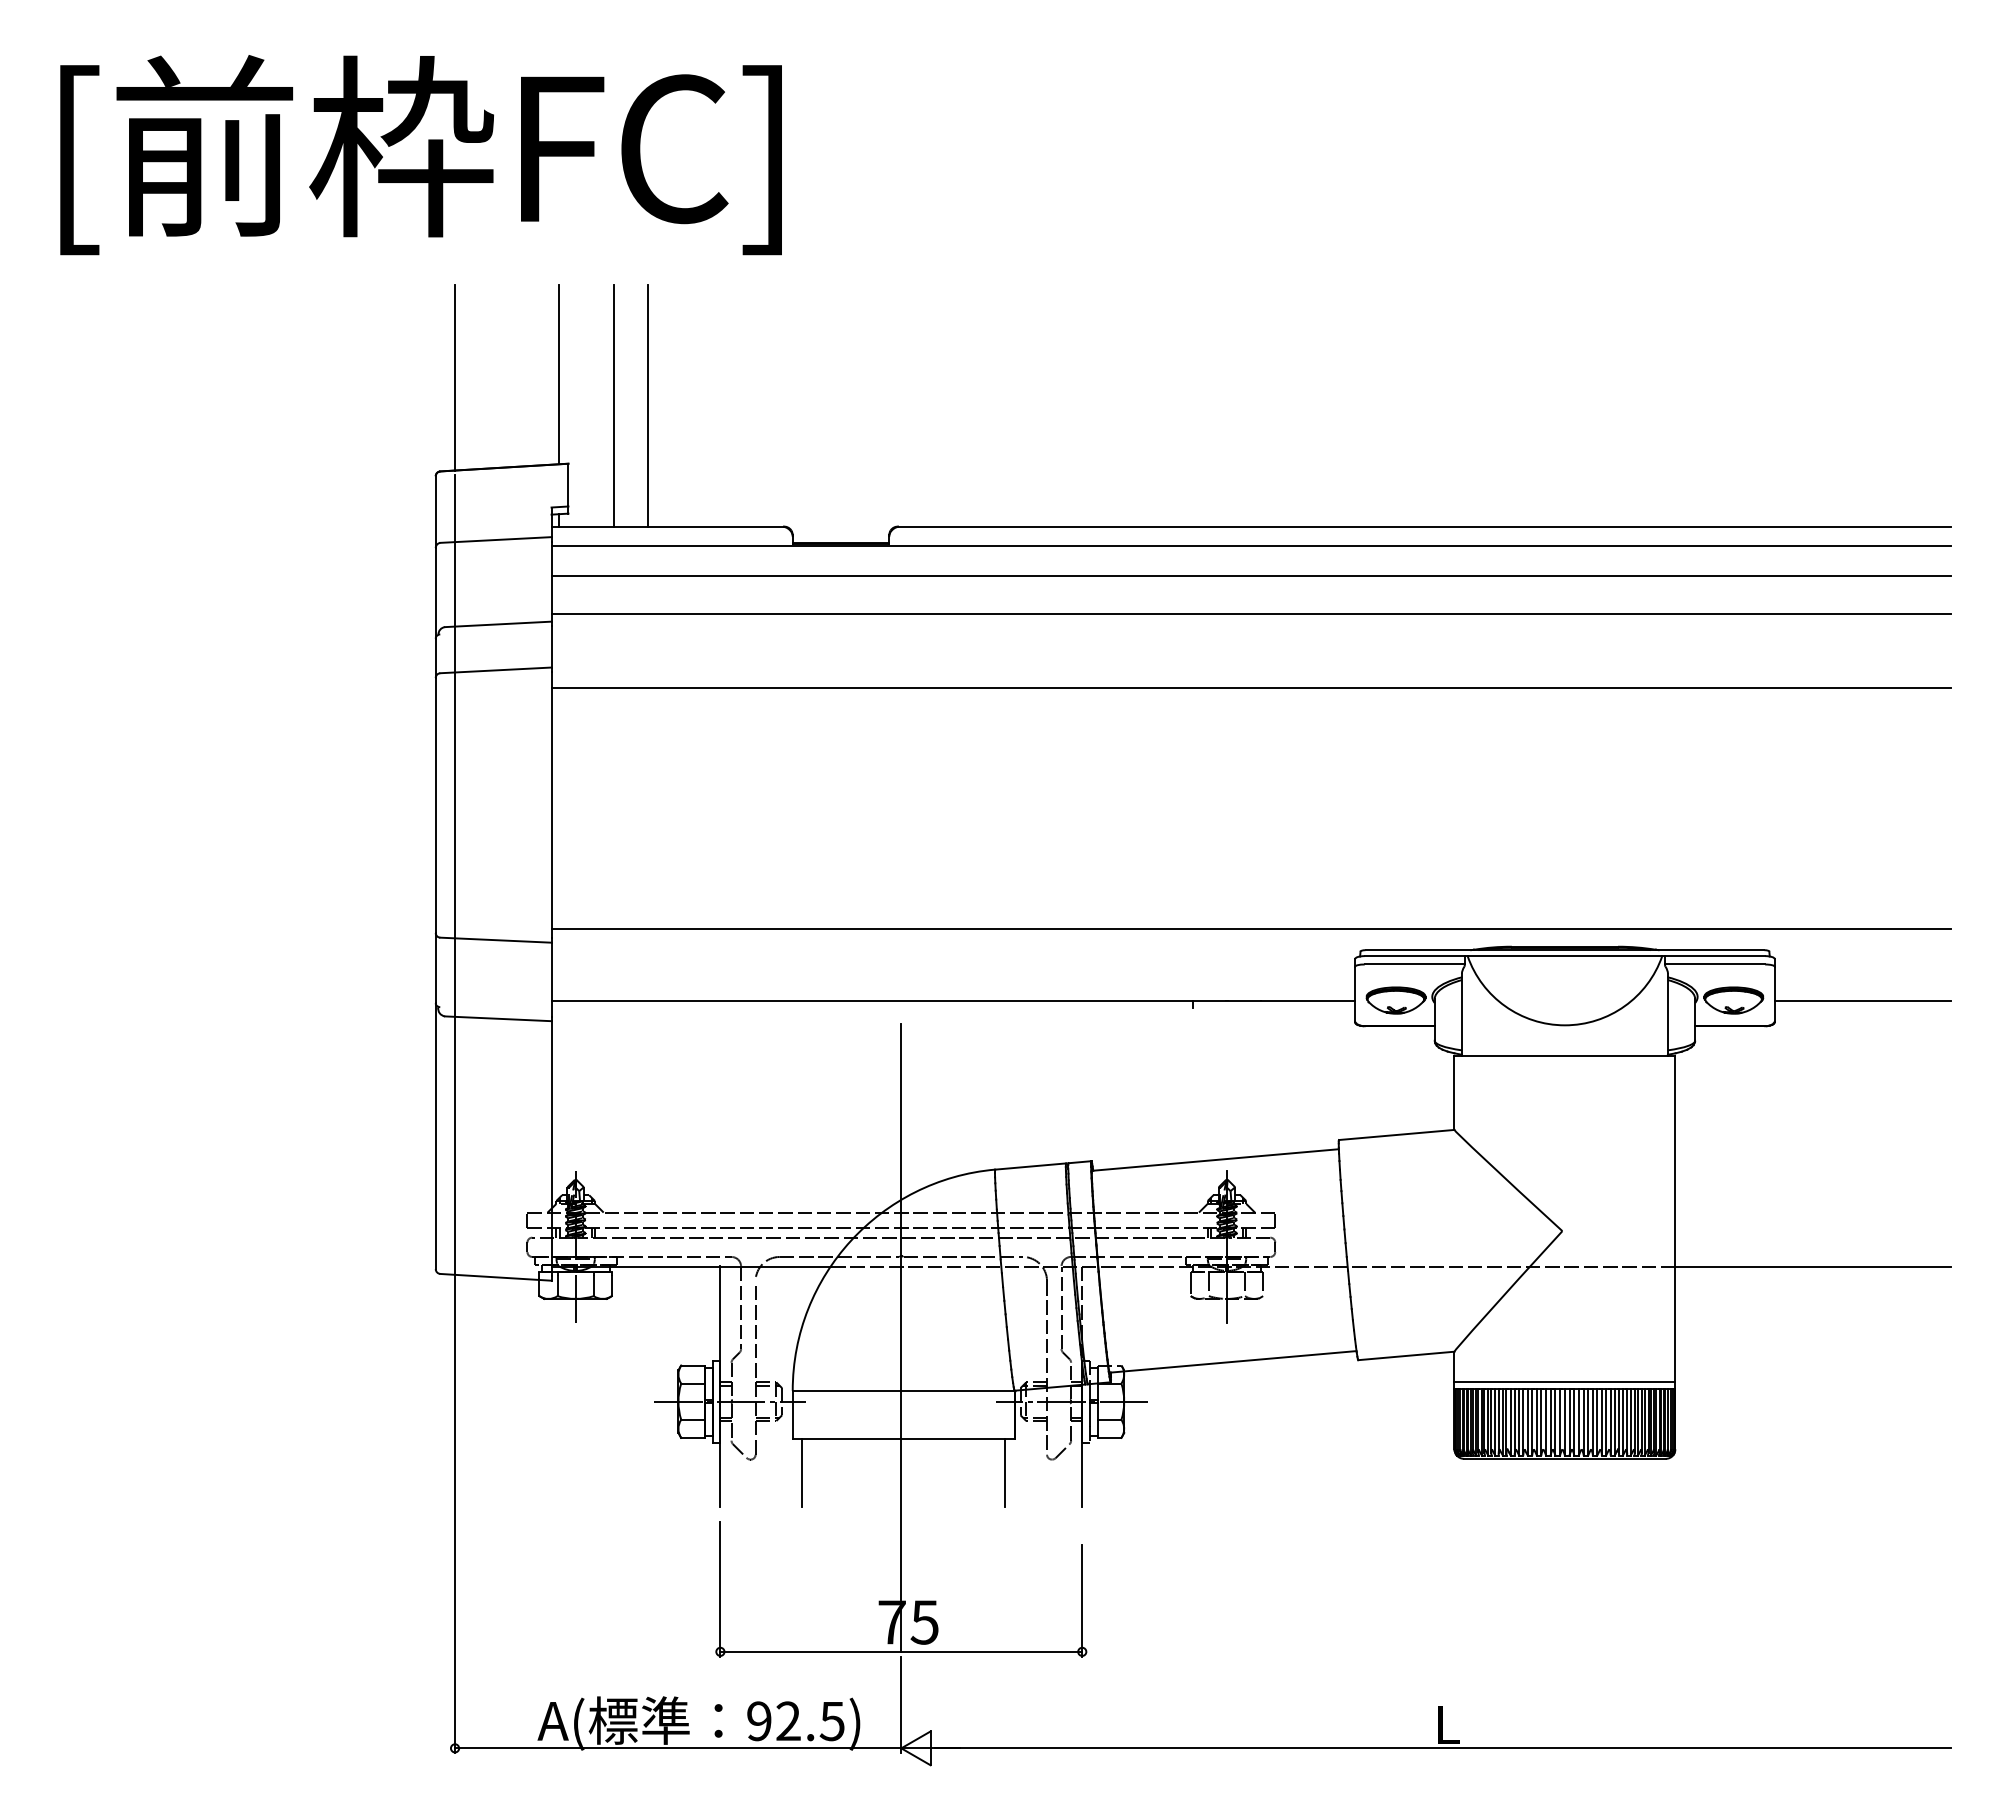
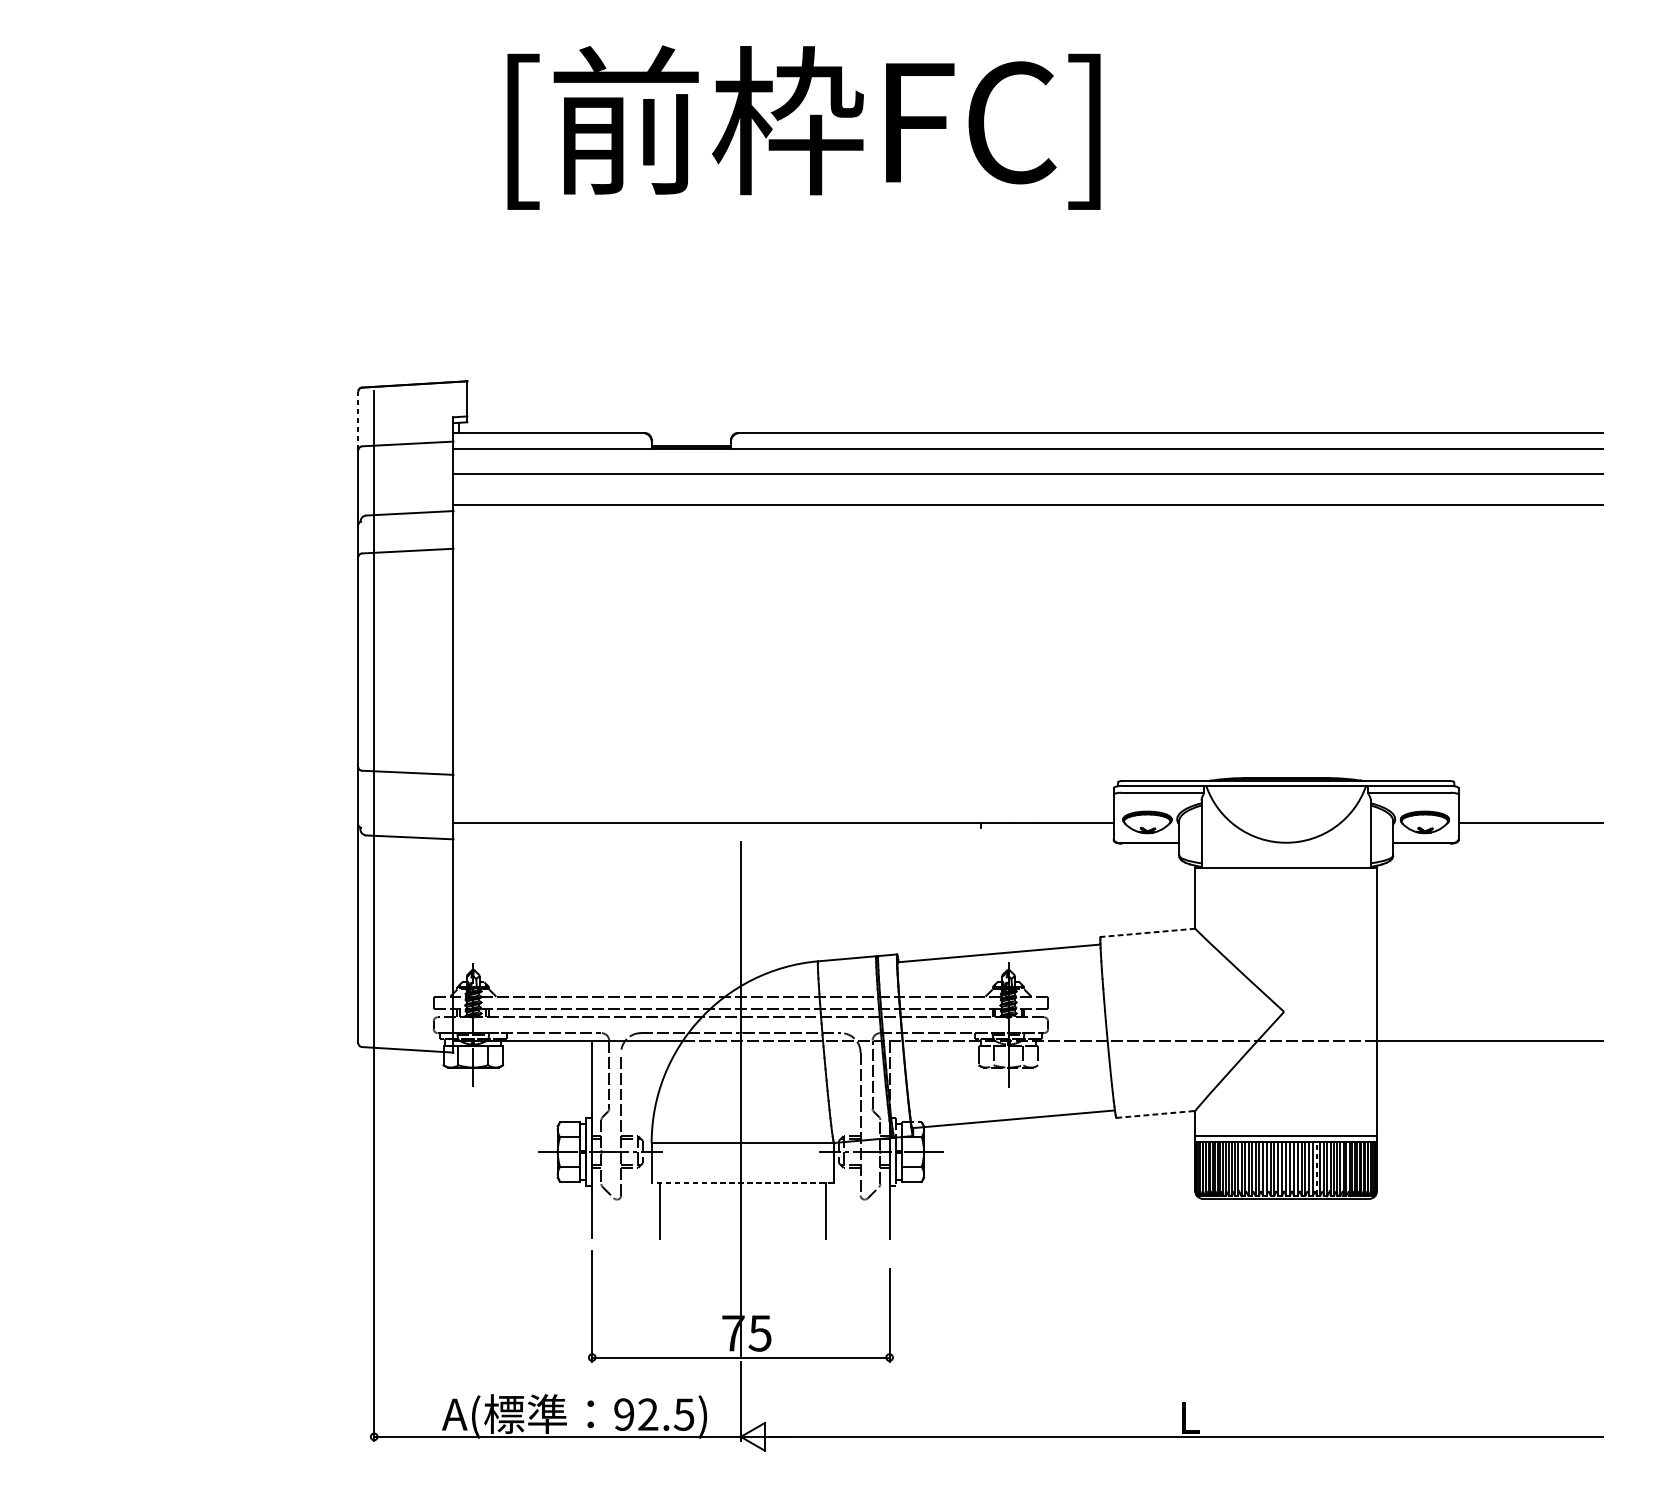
text: (420, 155) -> (803, 128), moved
line: (558, 374) -> (459, 307), removed
line: (455, 377) -> (374, 310), removed
line: (614, 405) -> (505, 333), removed
line: (648, 405) -> (533, 333), removed
line: (435, 512) -> (358, 421), solid -> dashed
line: (1250, 687) -> (1027, 565), removed
line: (1250, 928) -> (1027, 763), removed
line: (1396, 1134) -> (1147, 932), solid -> dashed
line: (1406, 1355) -> (1156, 1114), solid -> dashed
line: (1601, 1421) -> (1316, 1168), solid -> dashed
line: (903, 1438) -> (742, 1182), solid -> dashed

